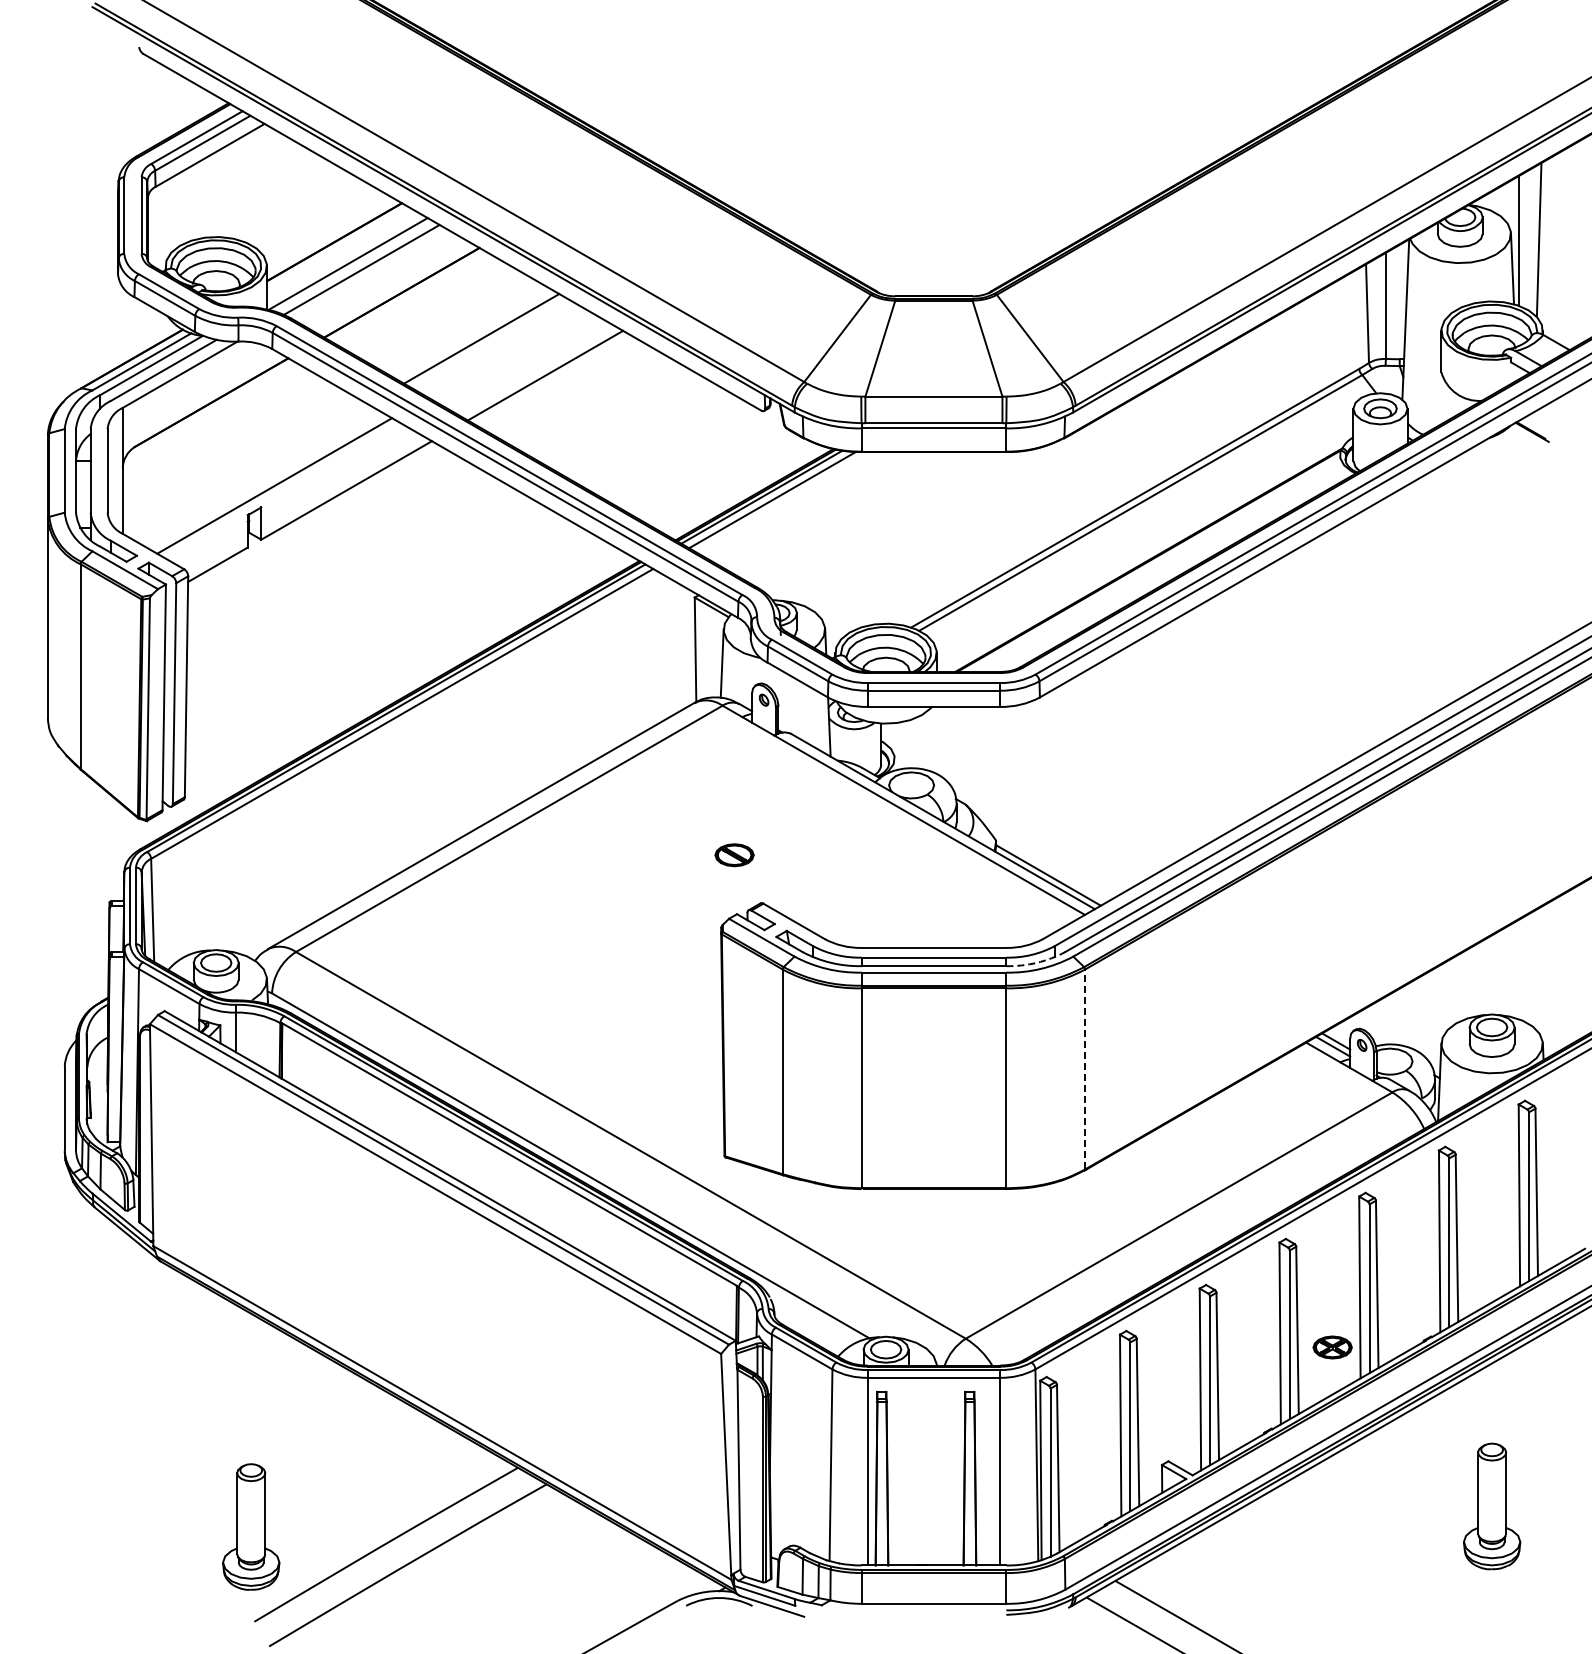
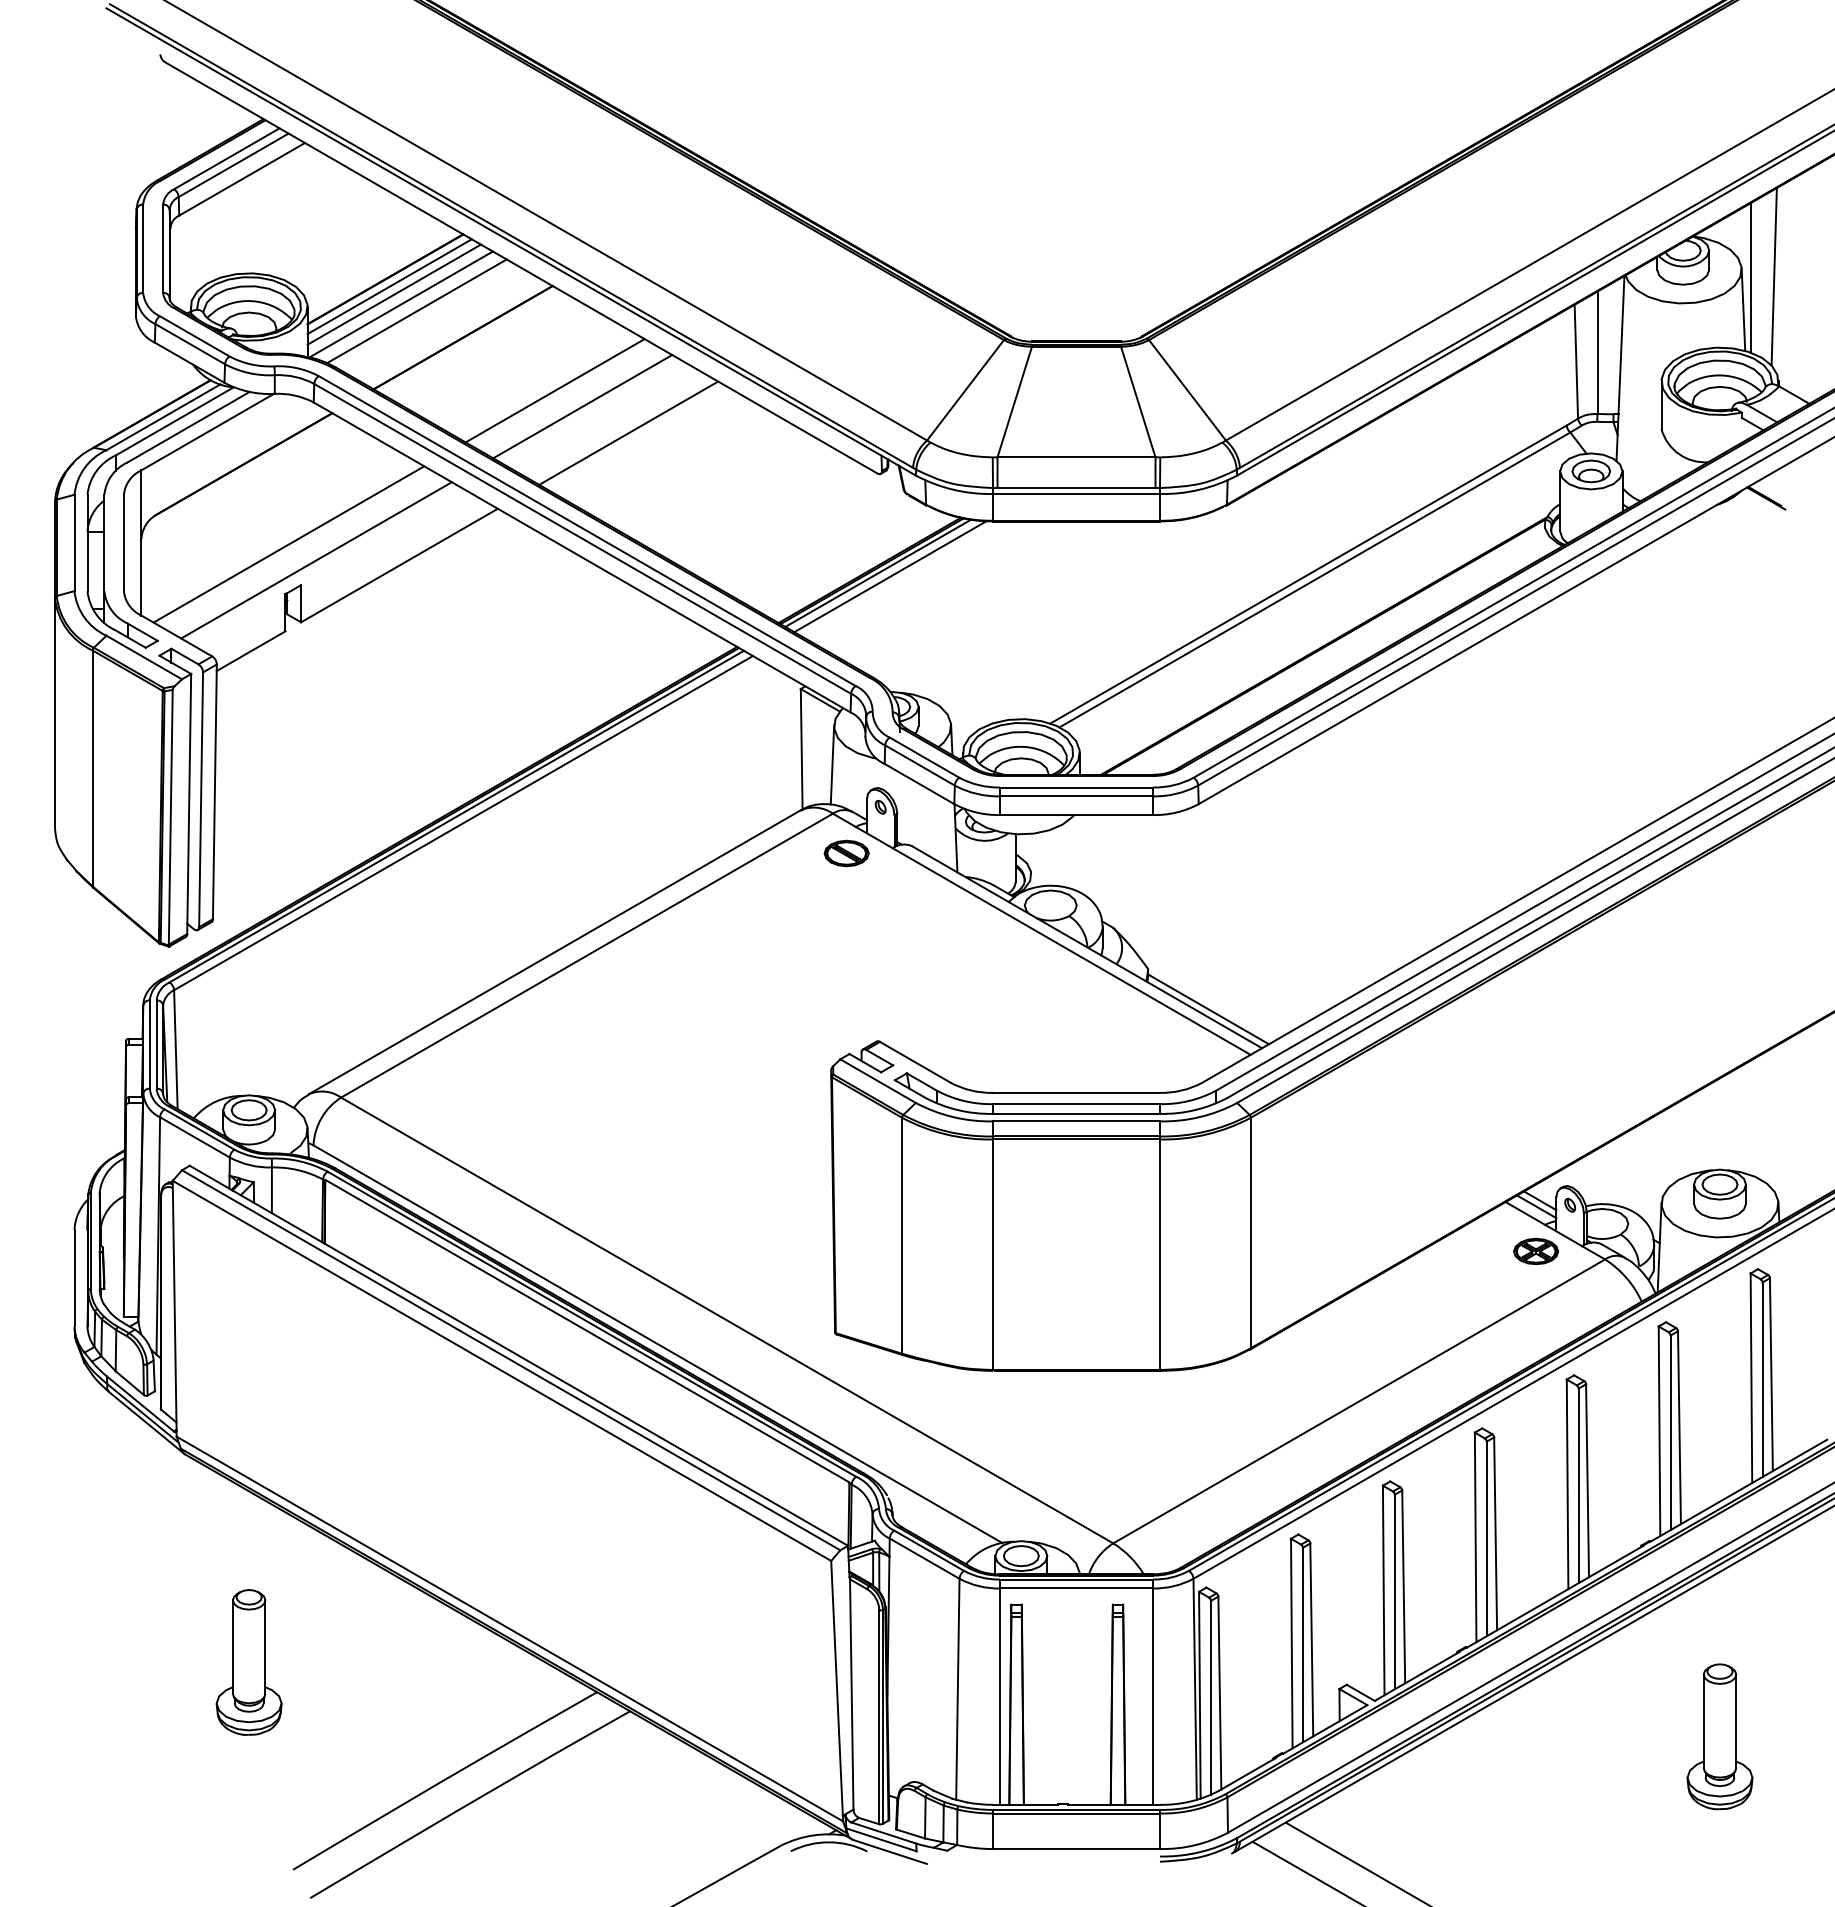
line: (338, 248) -> (390, 286), added
line: (342, 255) -> (394, 294), added
line: (505, 352) -> (582, 406), added
line: (250, 471) -> (288, 543), added
part: (734, 855) -> (846, 853), moved
arc: (1036, 962) -> (1194, 1109), dashed -> solid
line: (1085, 1069) -> (1251, 1233), dashed -> solid
part: (1332, 1347) -> (1535, 1251), moved
part: (251, 1526) -> (249, 1661), moved

